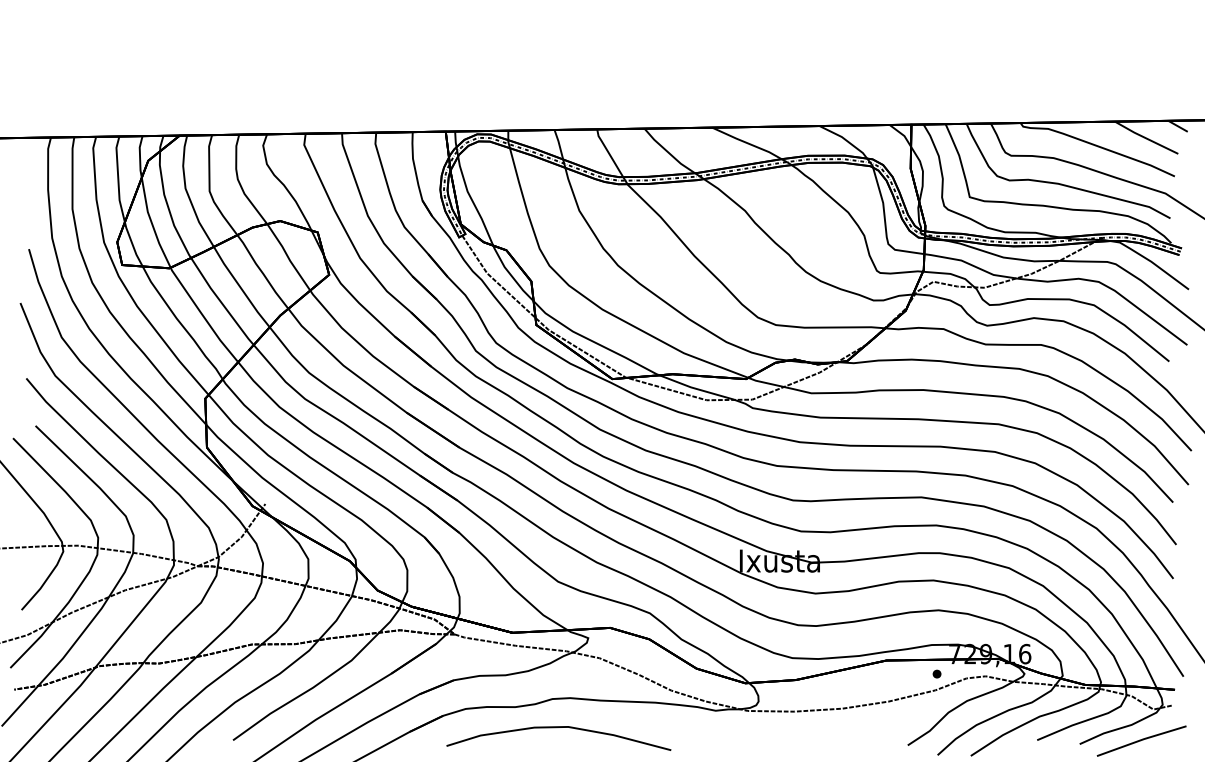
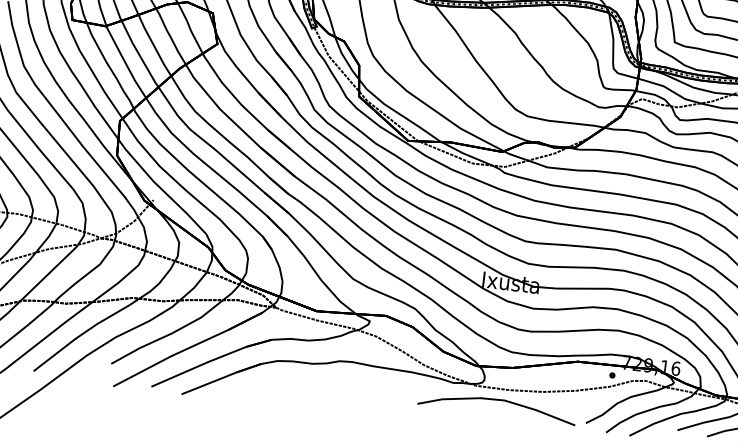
curve: (557, 728) -> (496, 400), moved

